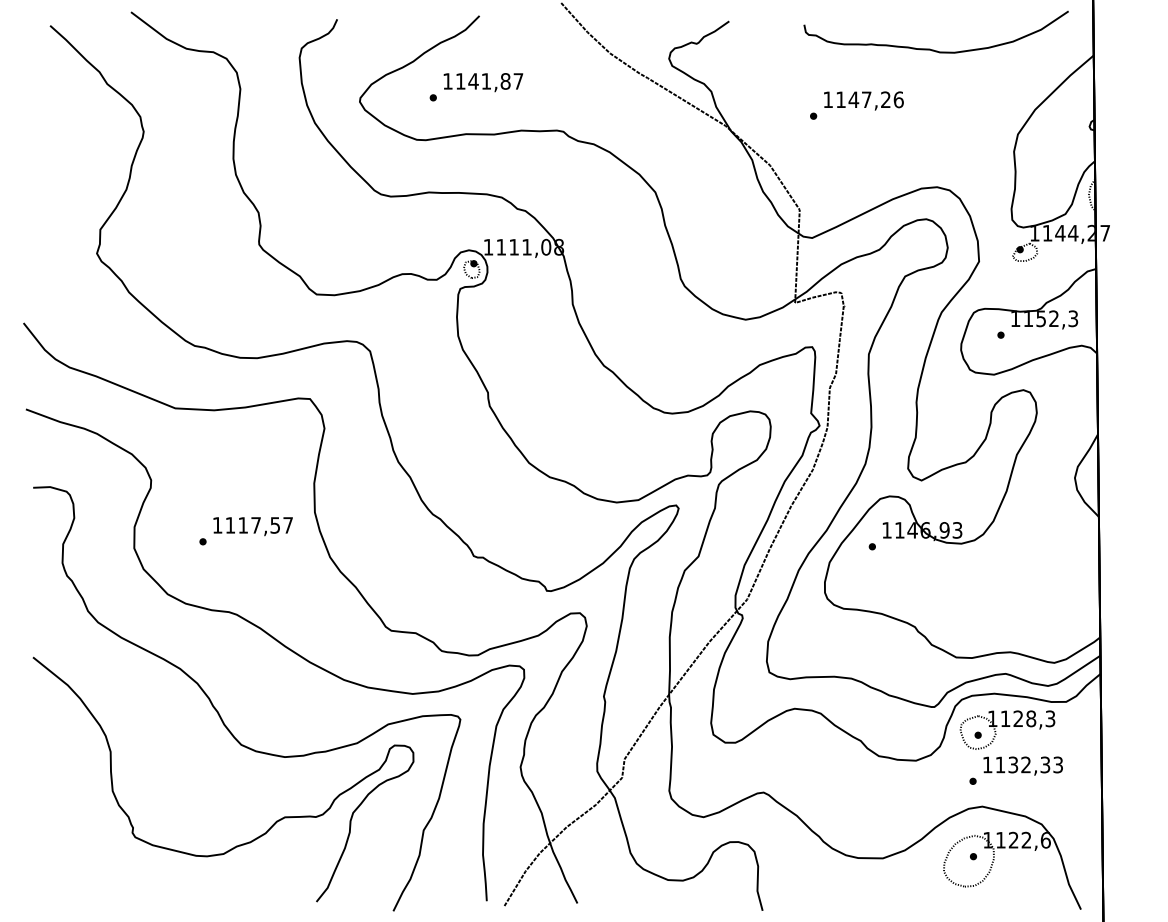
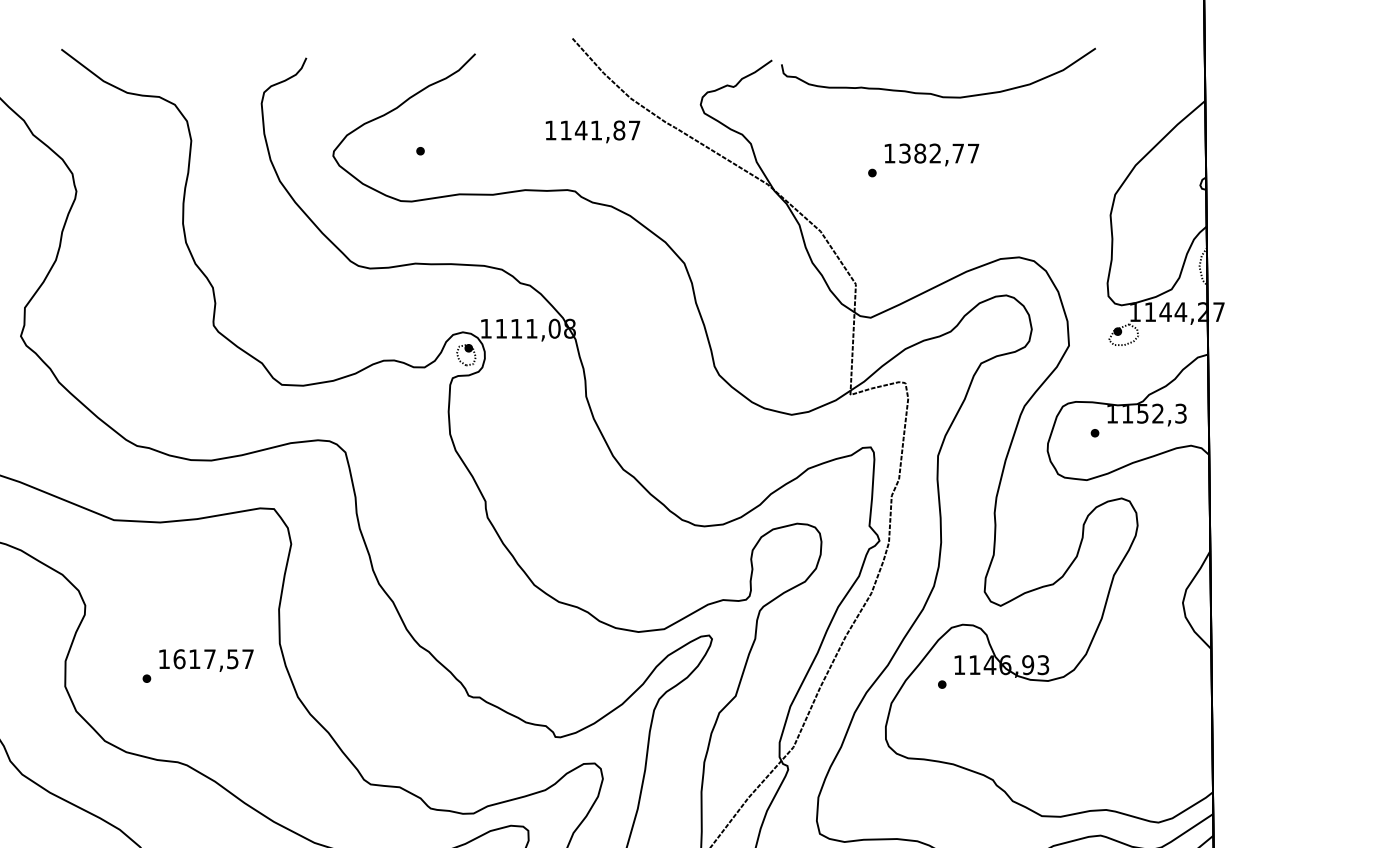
curve: (930, 48) -> (931, 92), moved
text: (483, 82) -> (593, 131), moved
text: (869, 99) -> (938, 153), 1147,26 -> 1382,77
text: (230, 525) -> (179, 659), 1117,57 -> 1617,57

